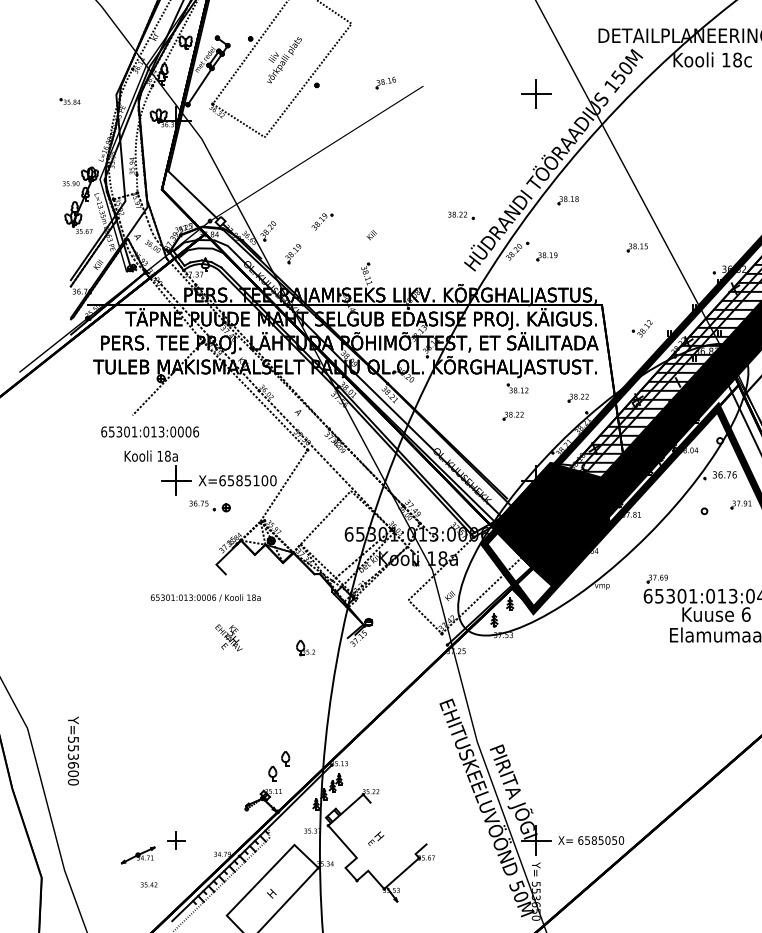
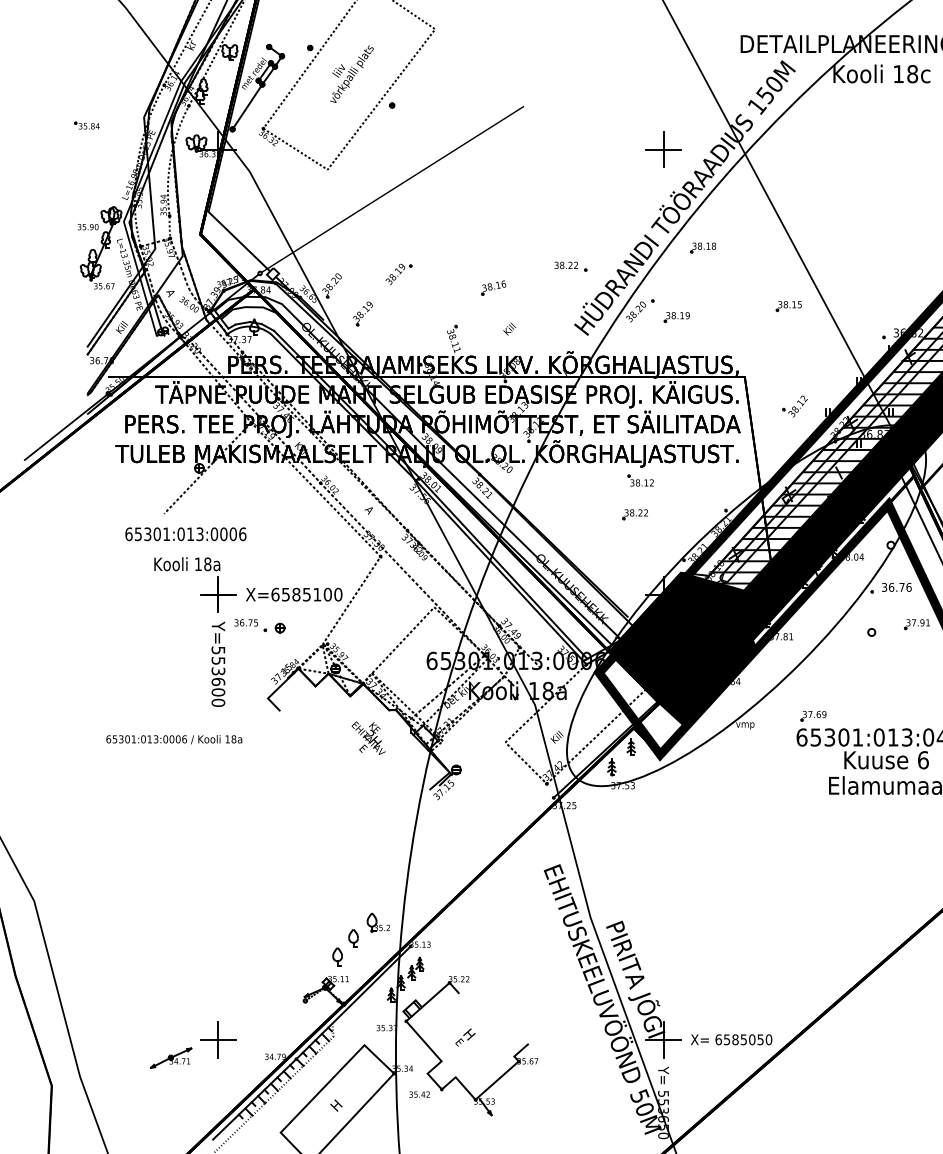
part: (385, 82) -> (493, 287), moved
part: (536, 93) -> (663, 148), moved
text: (371, 235) -> (509, 329), moved
part: (577, 397) -> (714, 491), removed
text: (205, 597) -> (173, 739), moved
text: (228, 637) -> (368, 737), moved
part: (305, 648) -> (378, 923), moved
text: (73, 750) -> (218, 663), moved
part: (176, 840) -> (218, 1039), size x1.67
text: (149, 884) -> (420, 1094), moved

